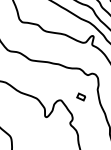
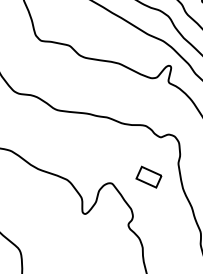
part: (80, 96) -> (147, 176), size x1.67

